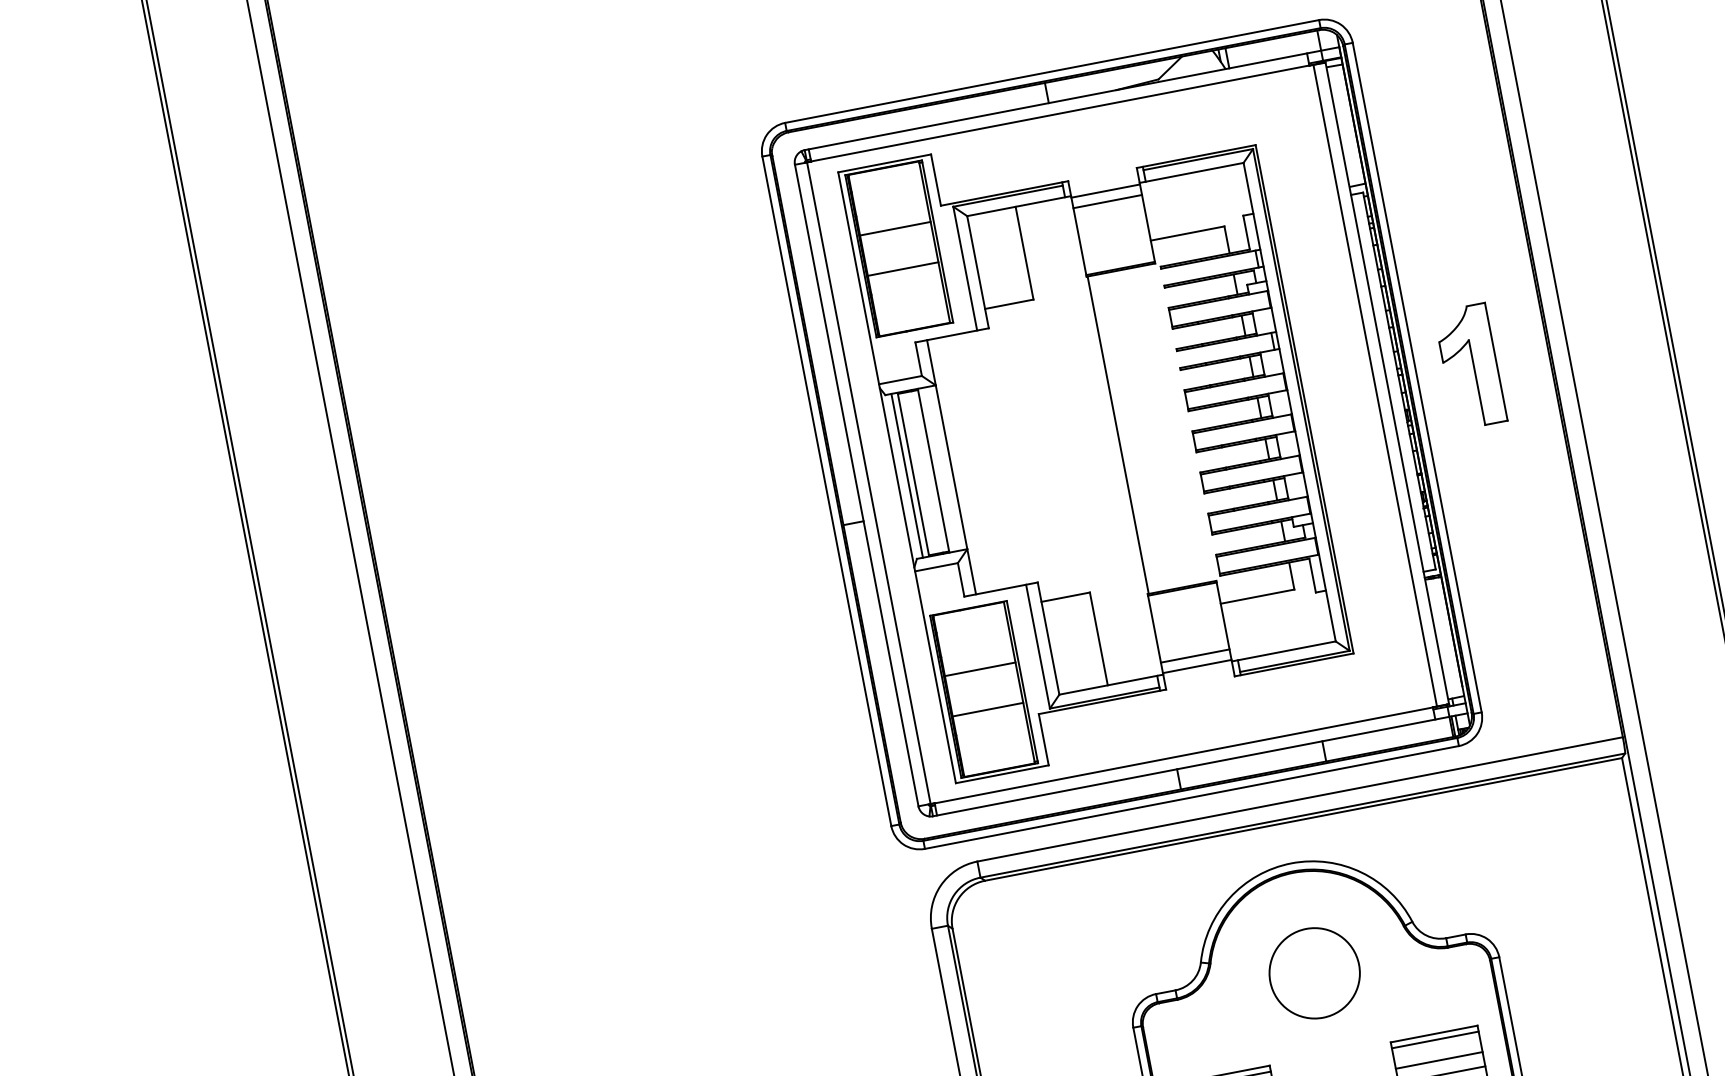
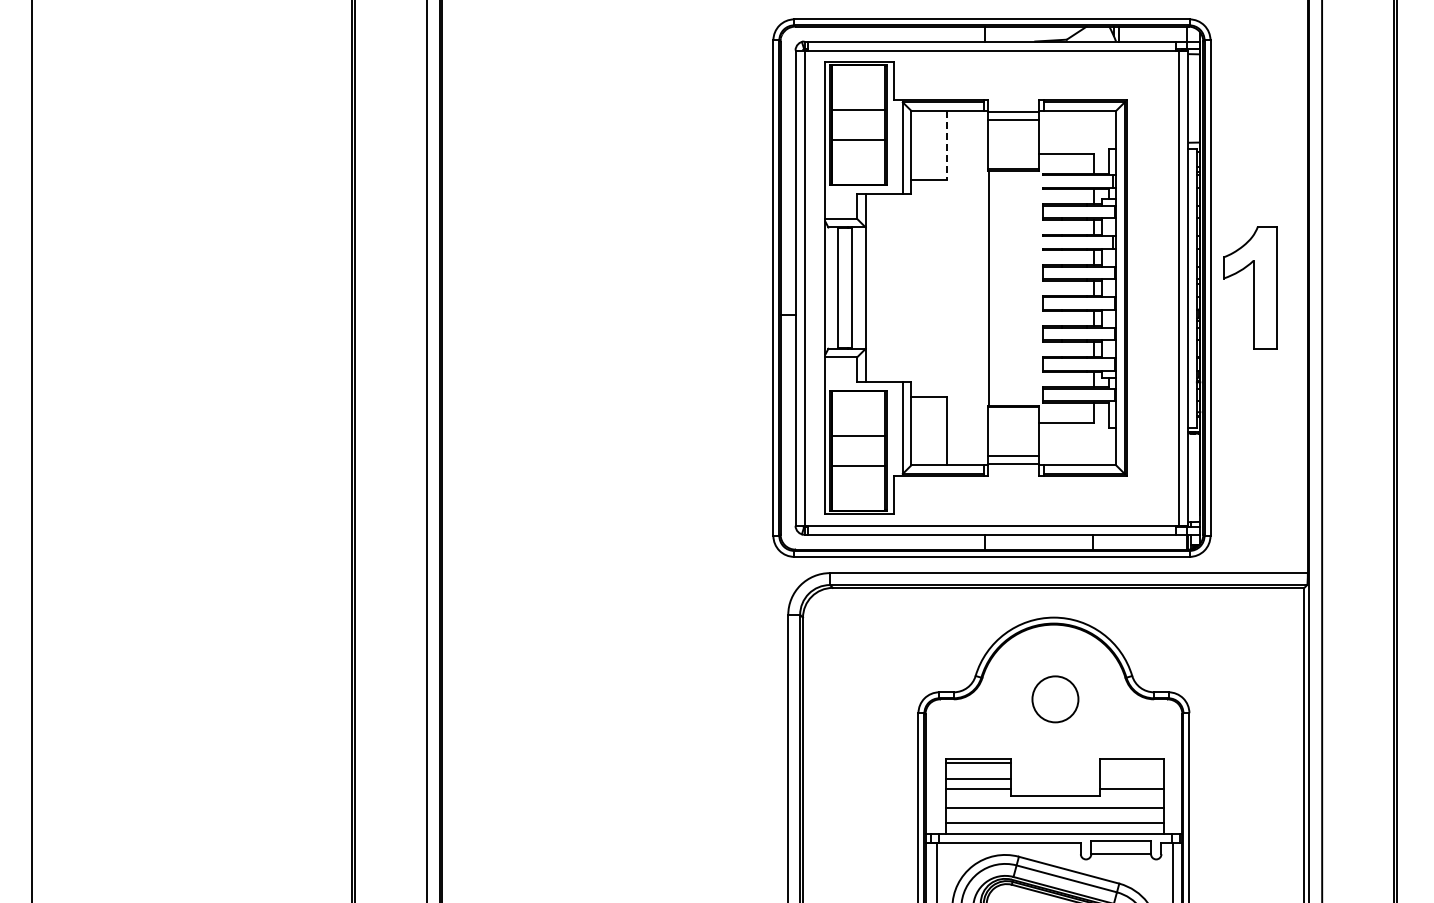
line: (1024, 253) -> (947, 145), solid -> dashed
part: (1469, 366) -> (1249, 287), size x1.4
line: (906, 475) -> (832, 287), removed
circle: (1314, 973) -> (1055, 699), size x0.7
line: (1435, 1039) -> (1132, 763), removed
line: (1439, 1060) -> (1132, 778), removed

